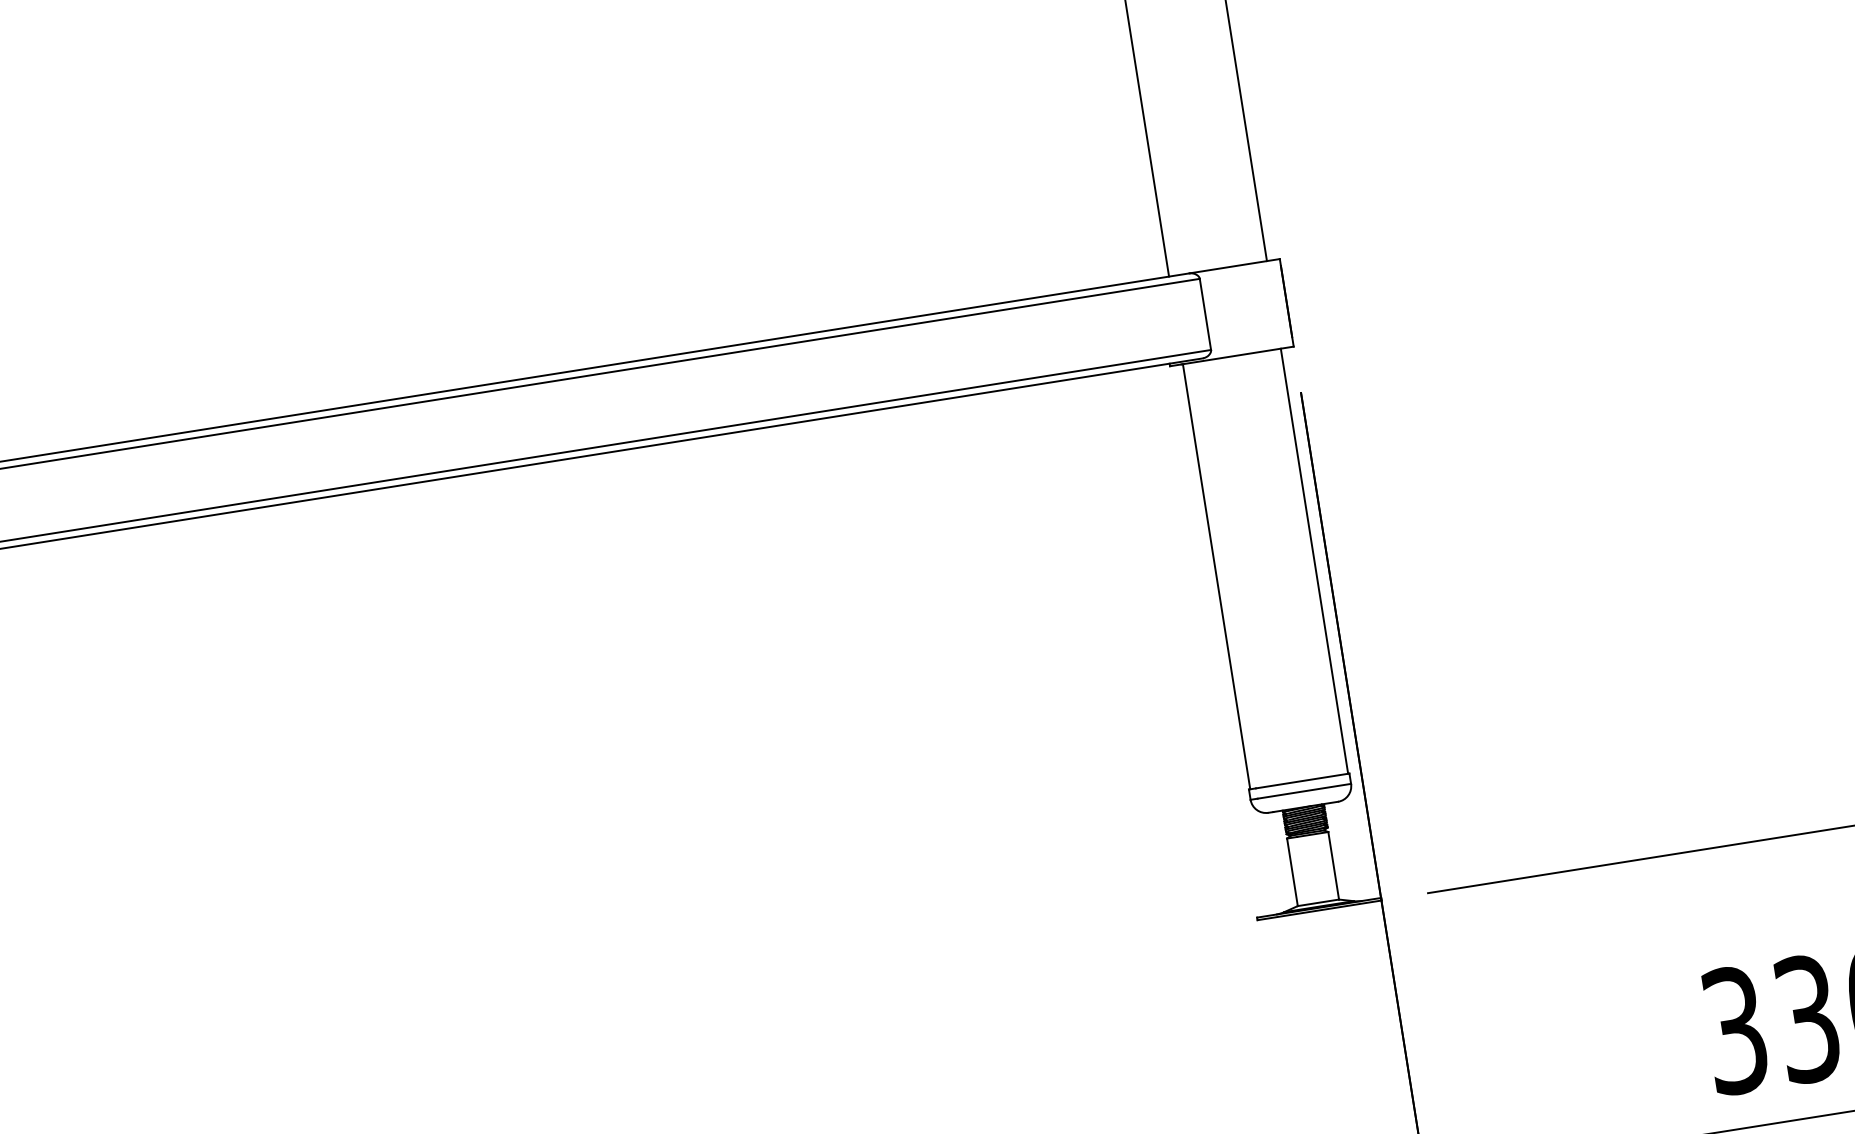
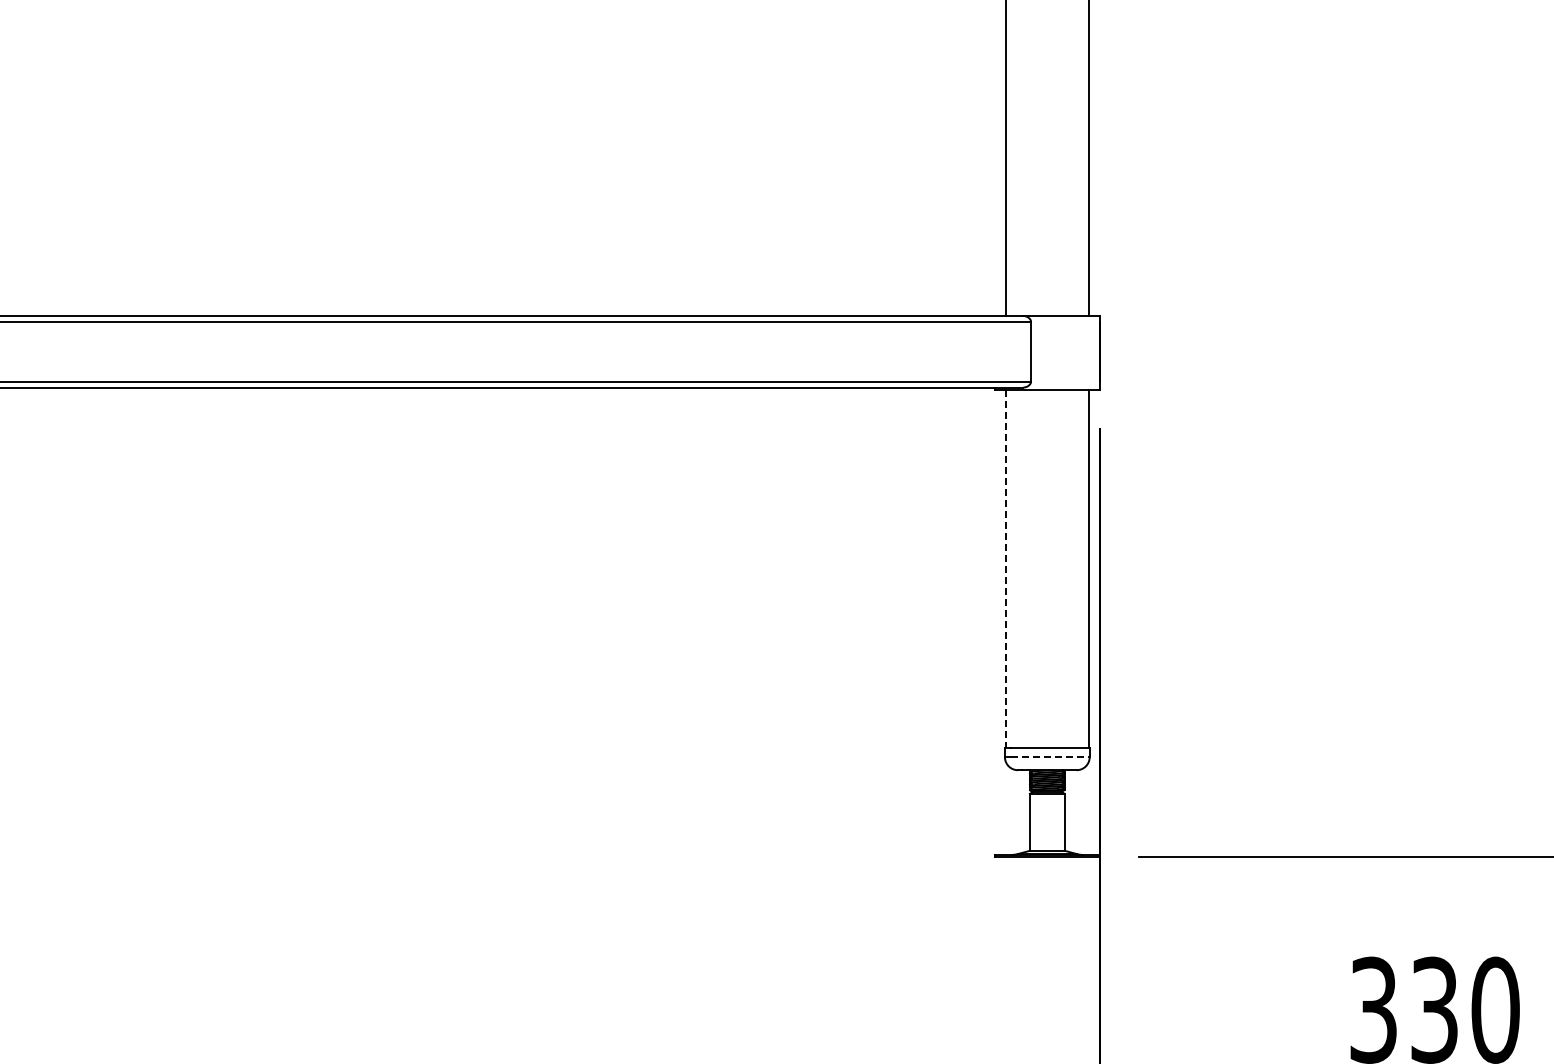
line: (1217, 577) -> (1006, 569), solid -> dashed
line: (1304, 791) -> (1050, 757), solid -> dashed

